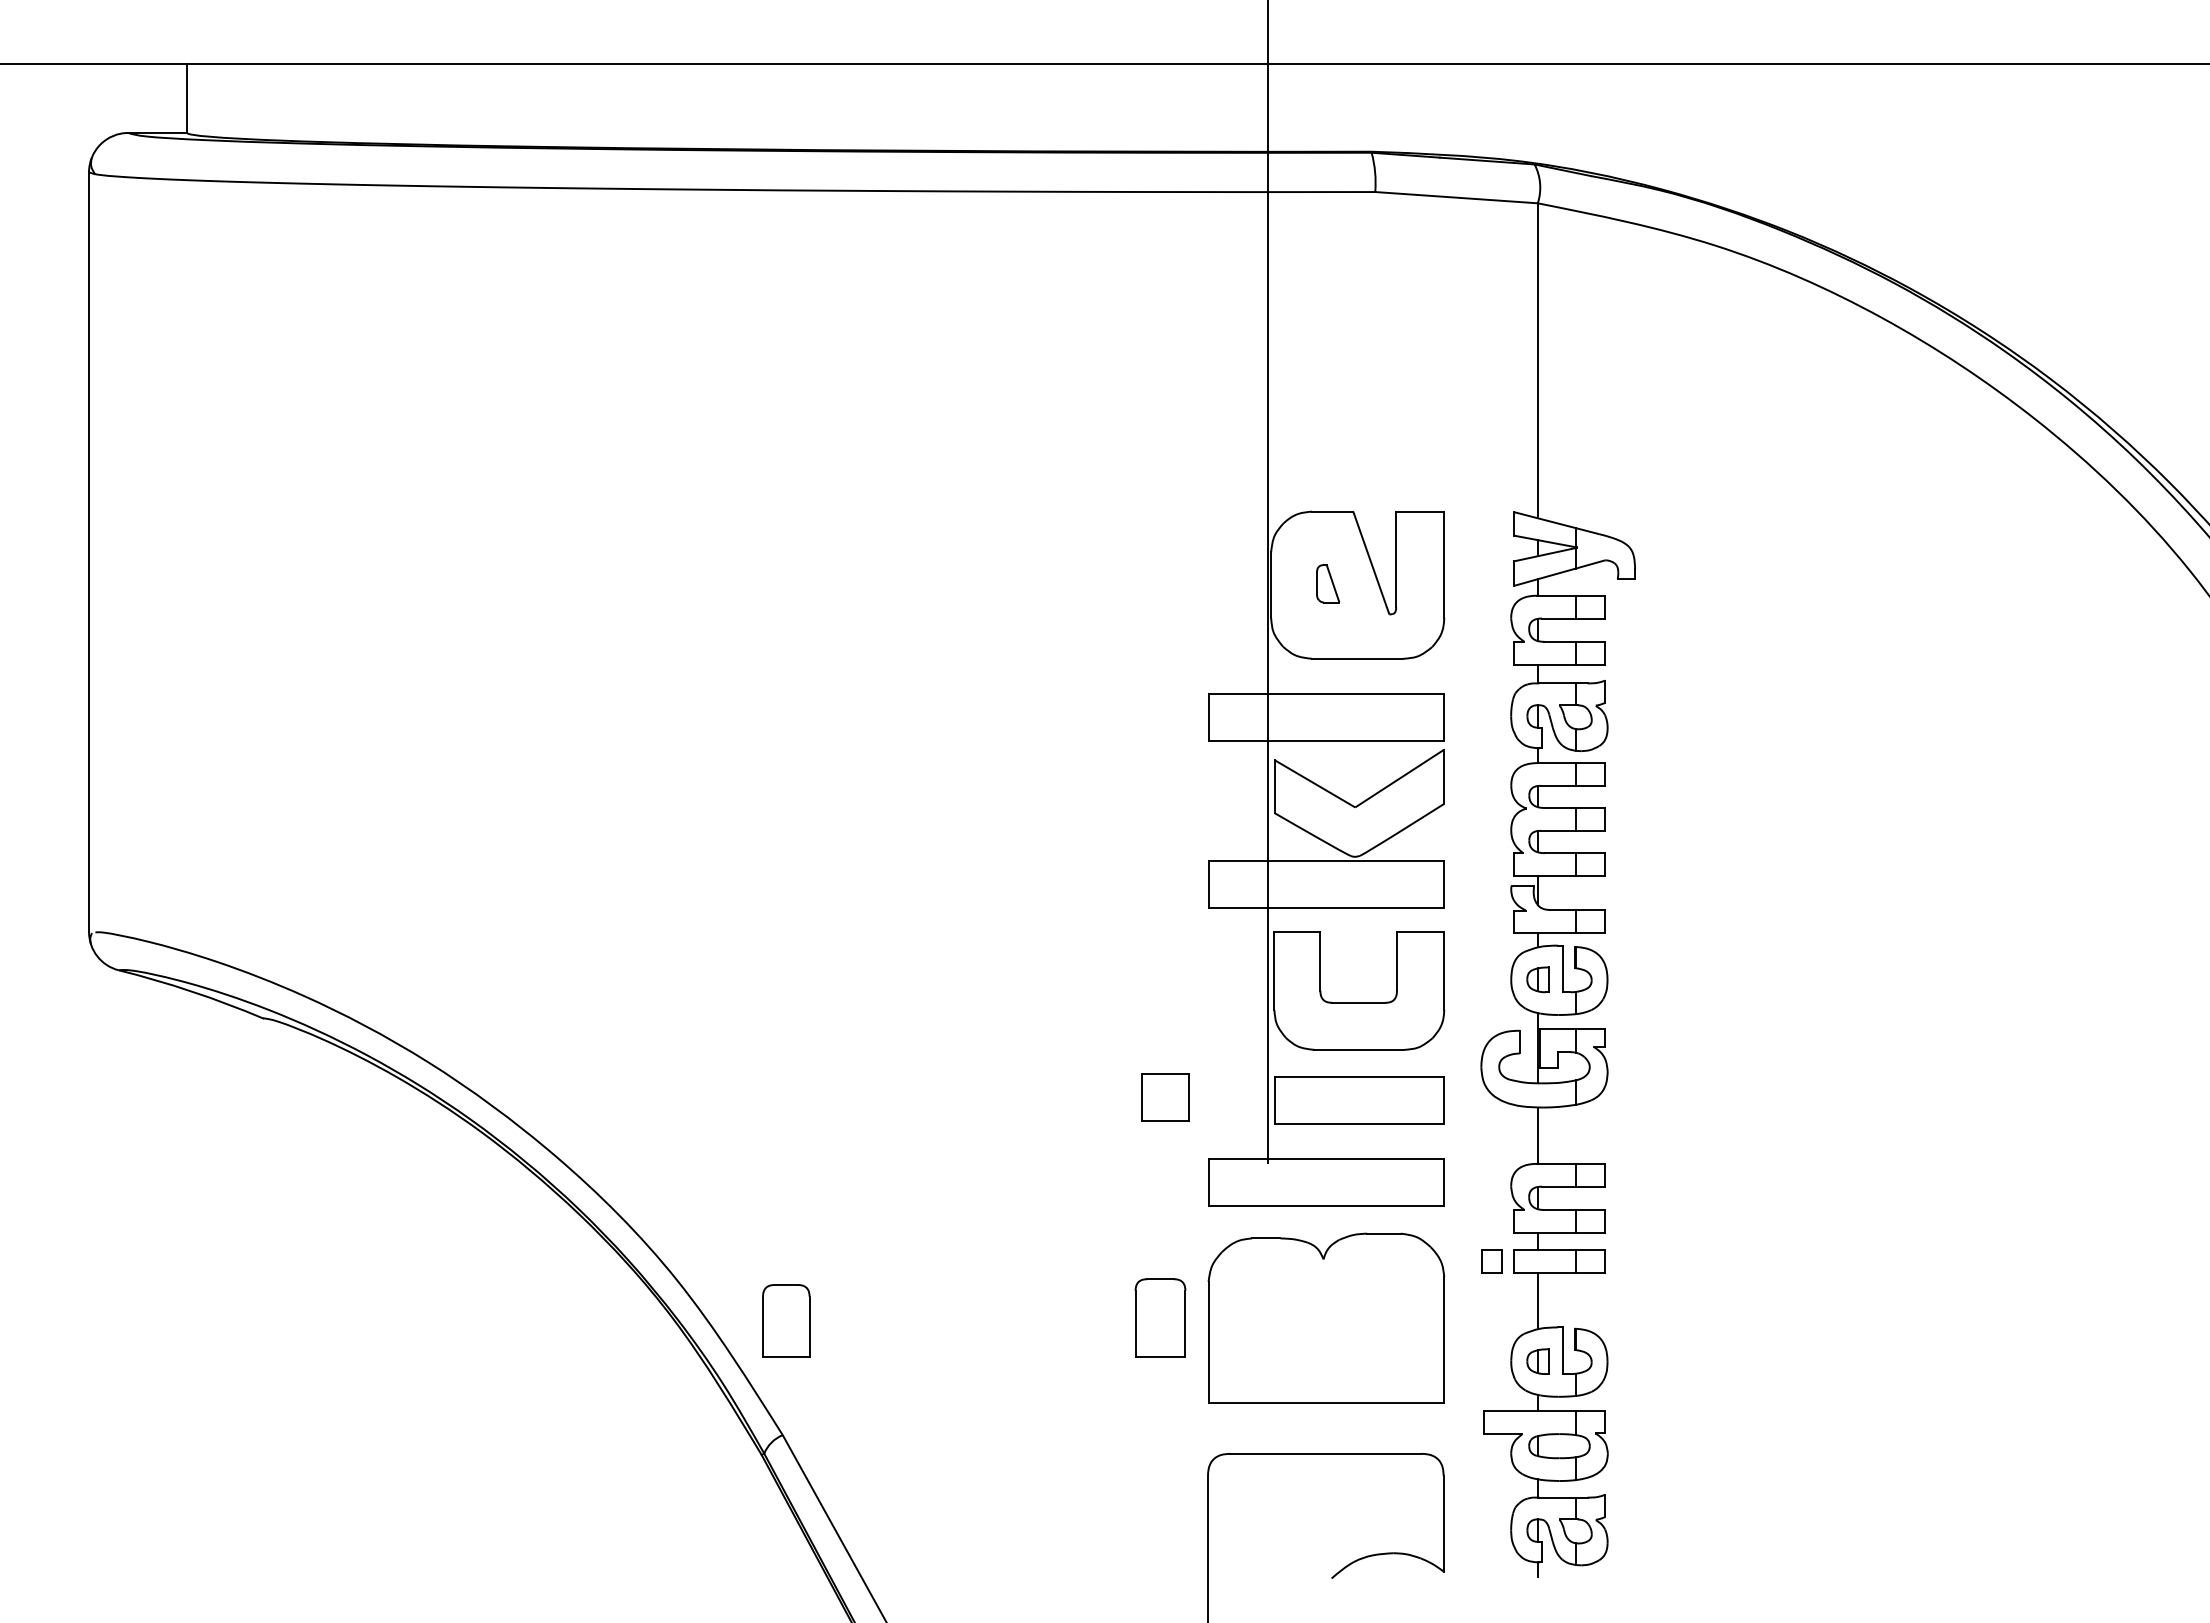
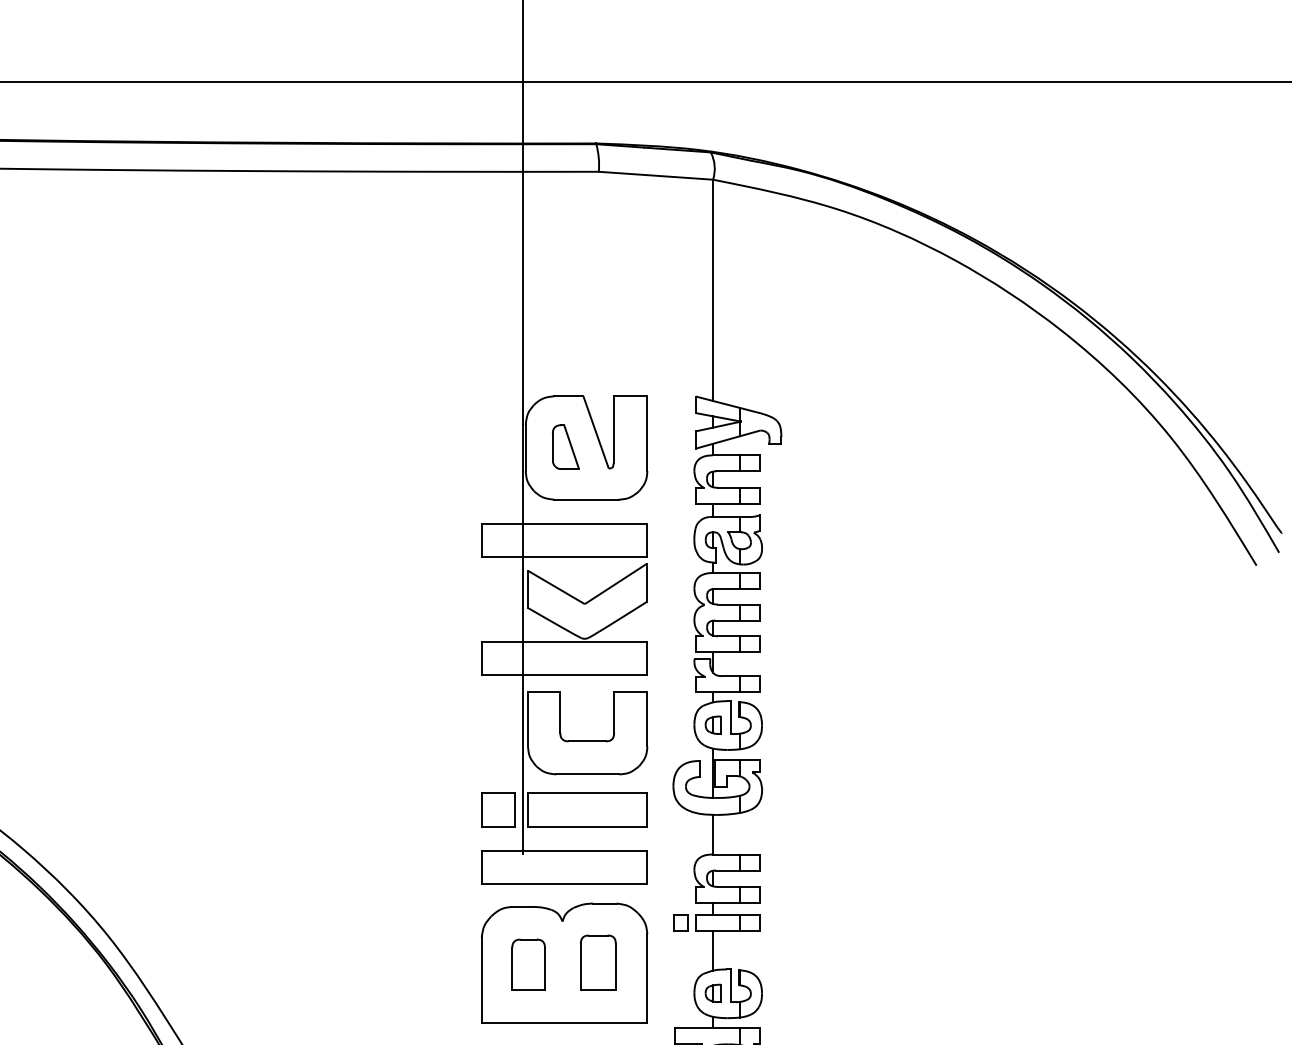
part: (1327, 583) -> (565, 446), size x1.67
part: (1165, 1097) -> (498, 809), moved
part: (1160, 1317) -> (598, 962), moved
part: (786, 1320) -> (528, 964), moved

